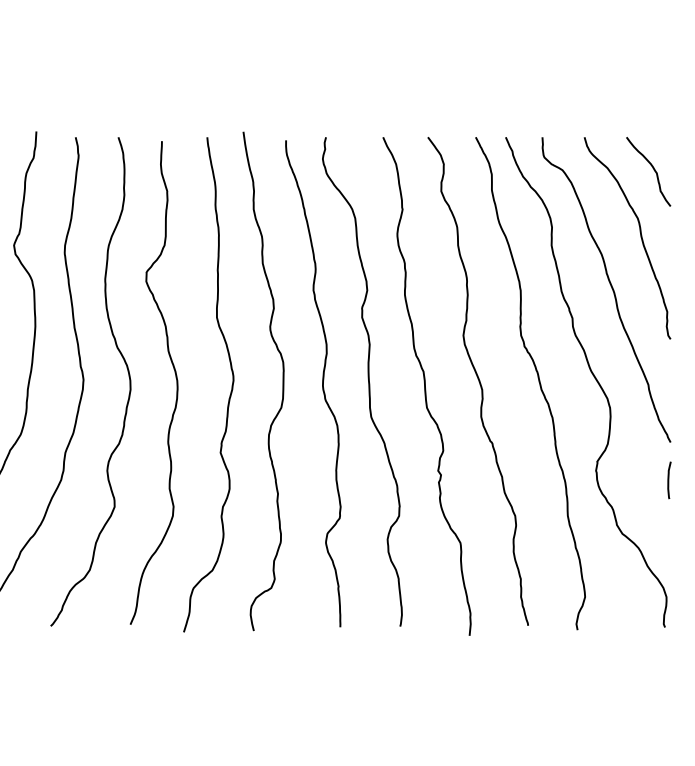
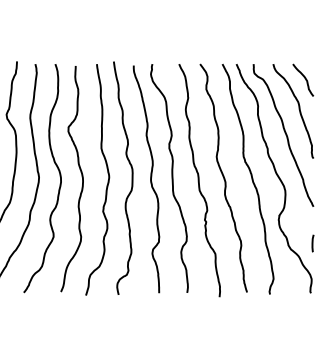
line: (668, 480) -> (312, 243), moved

